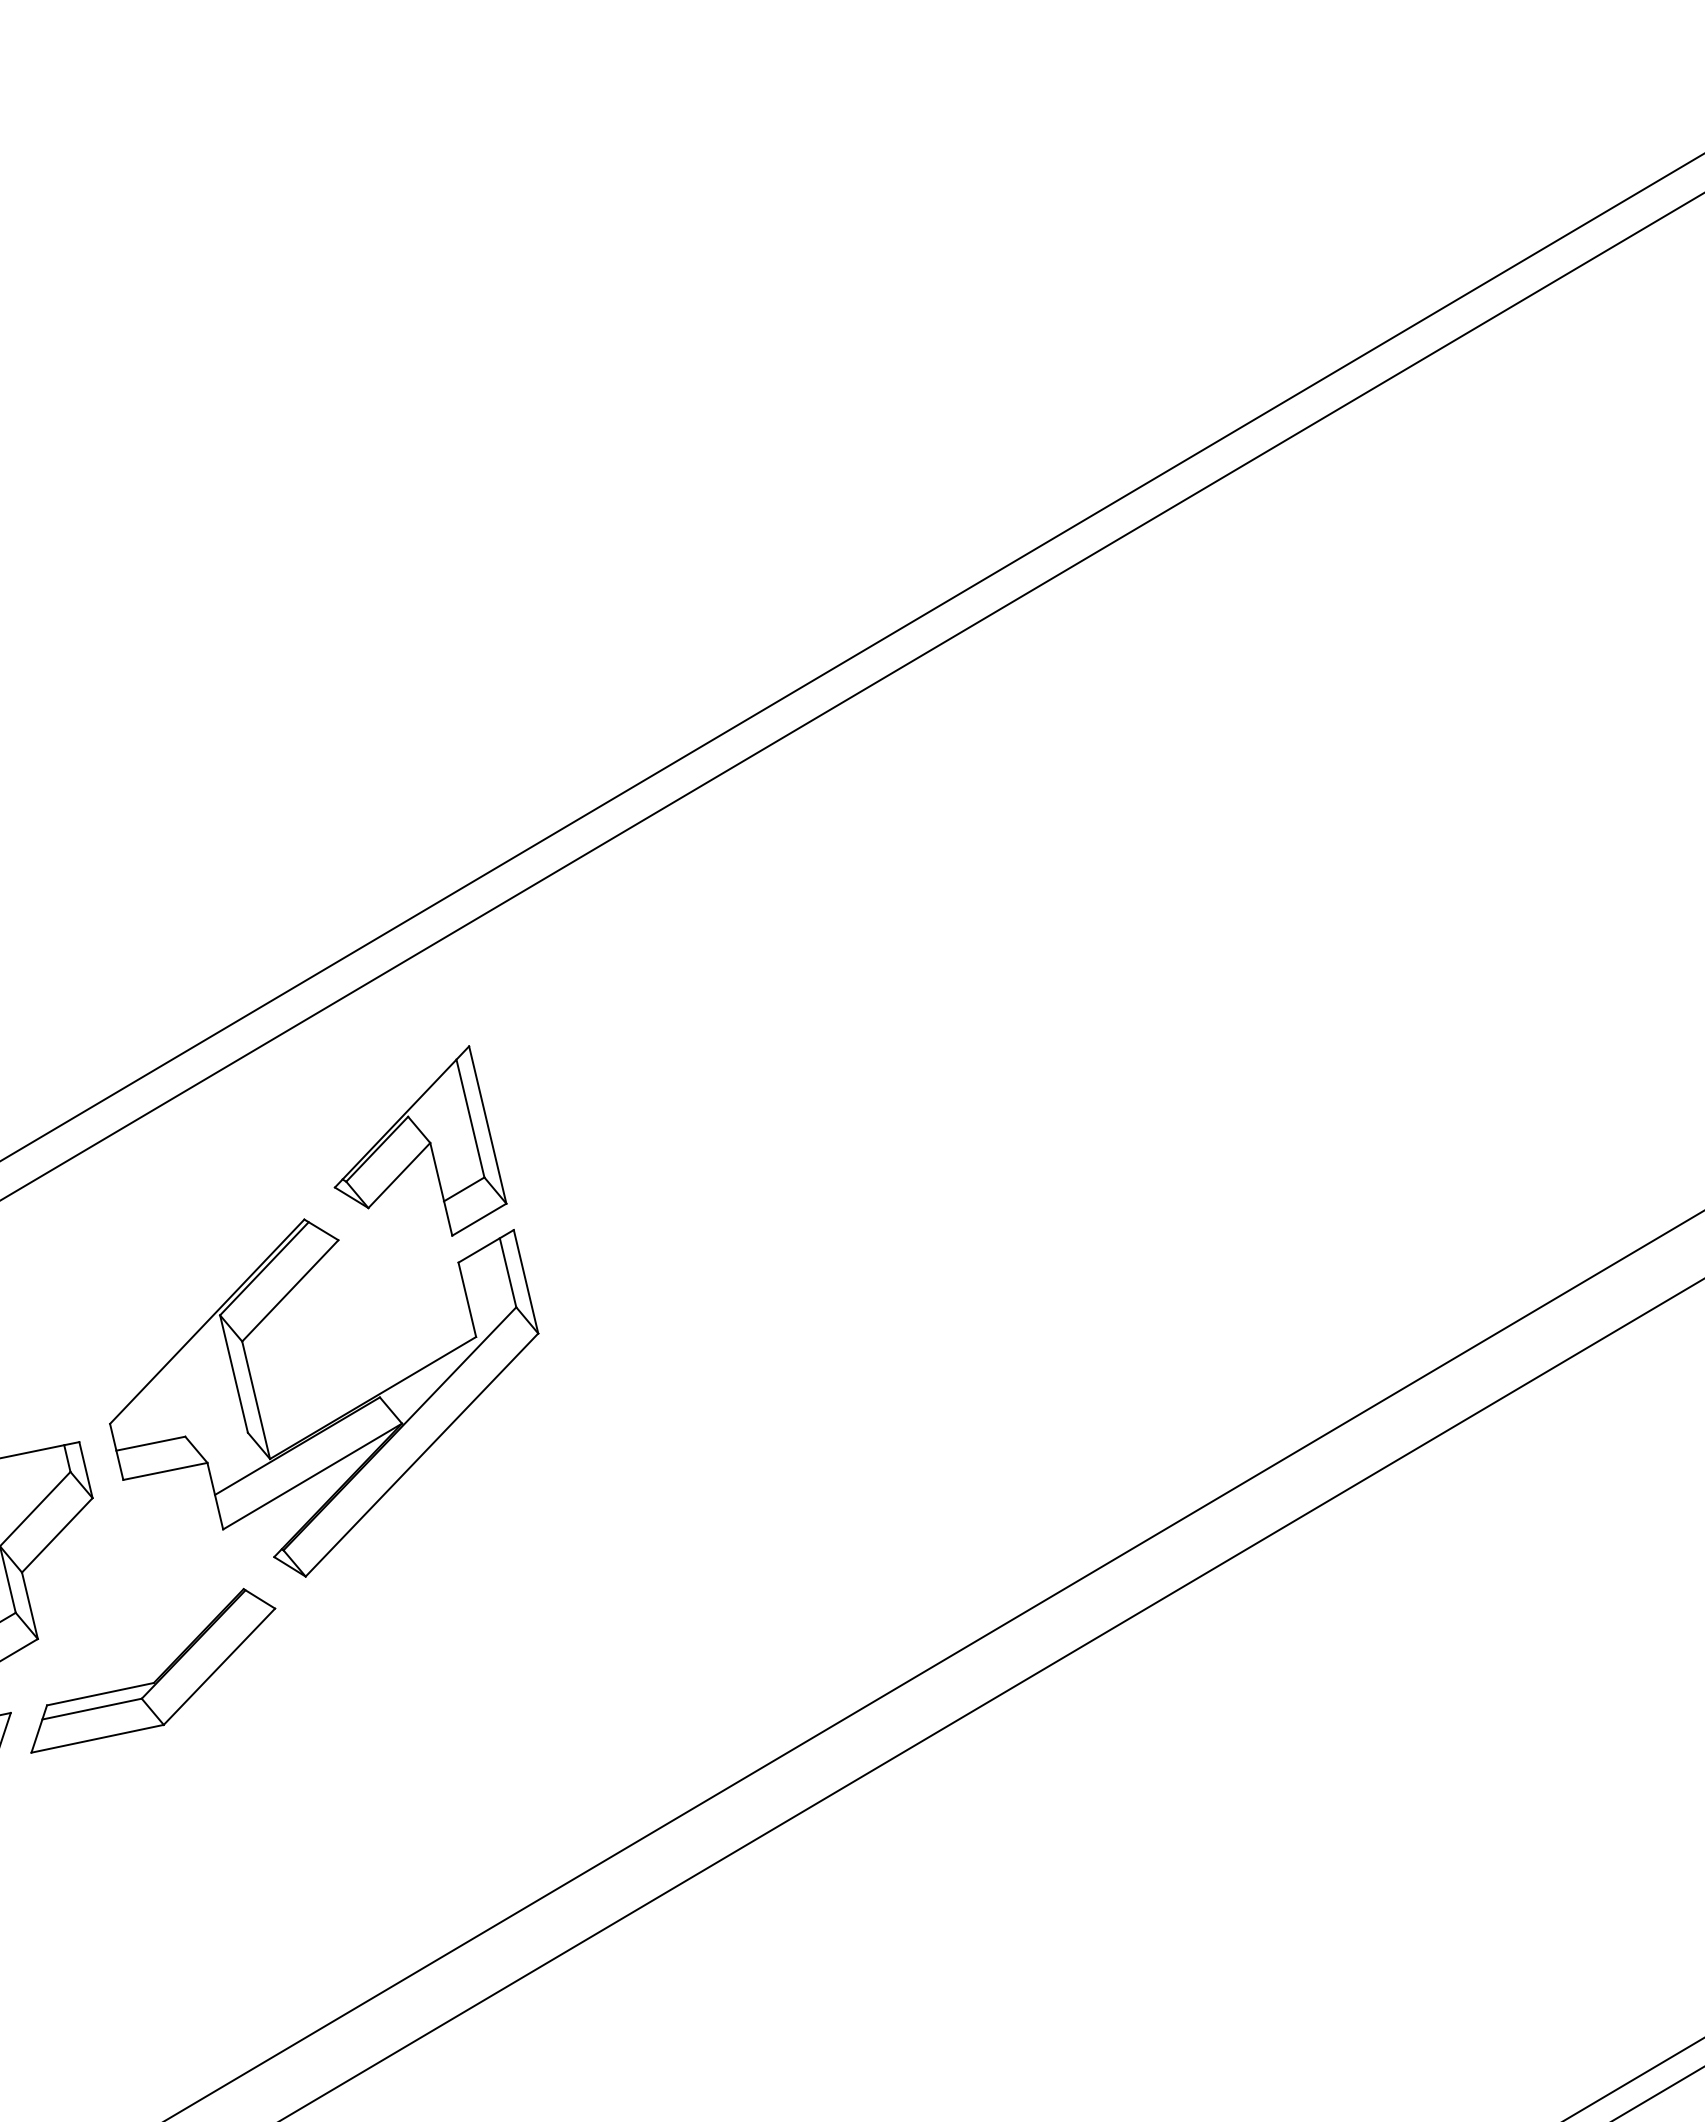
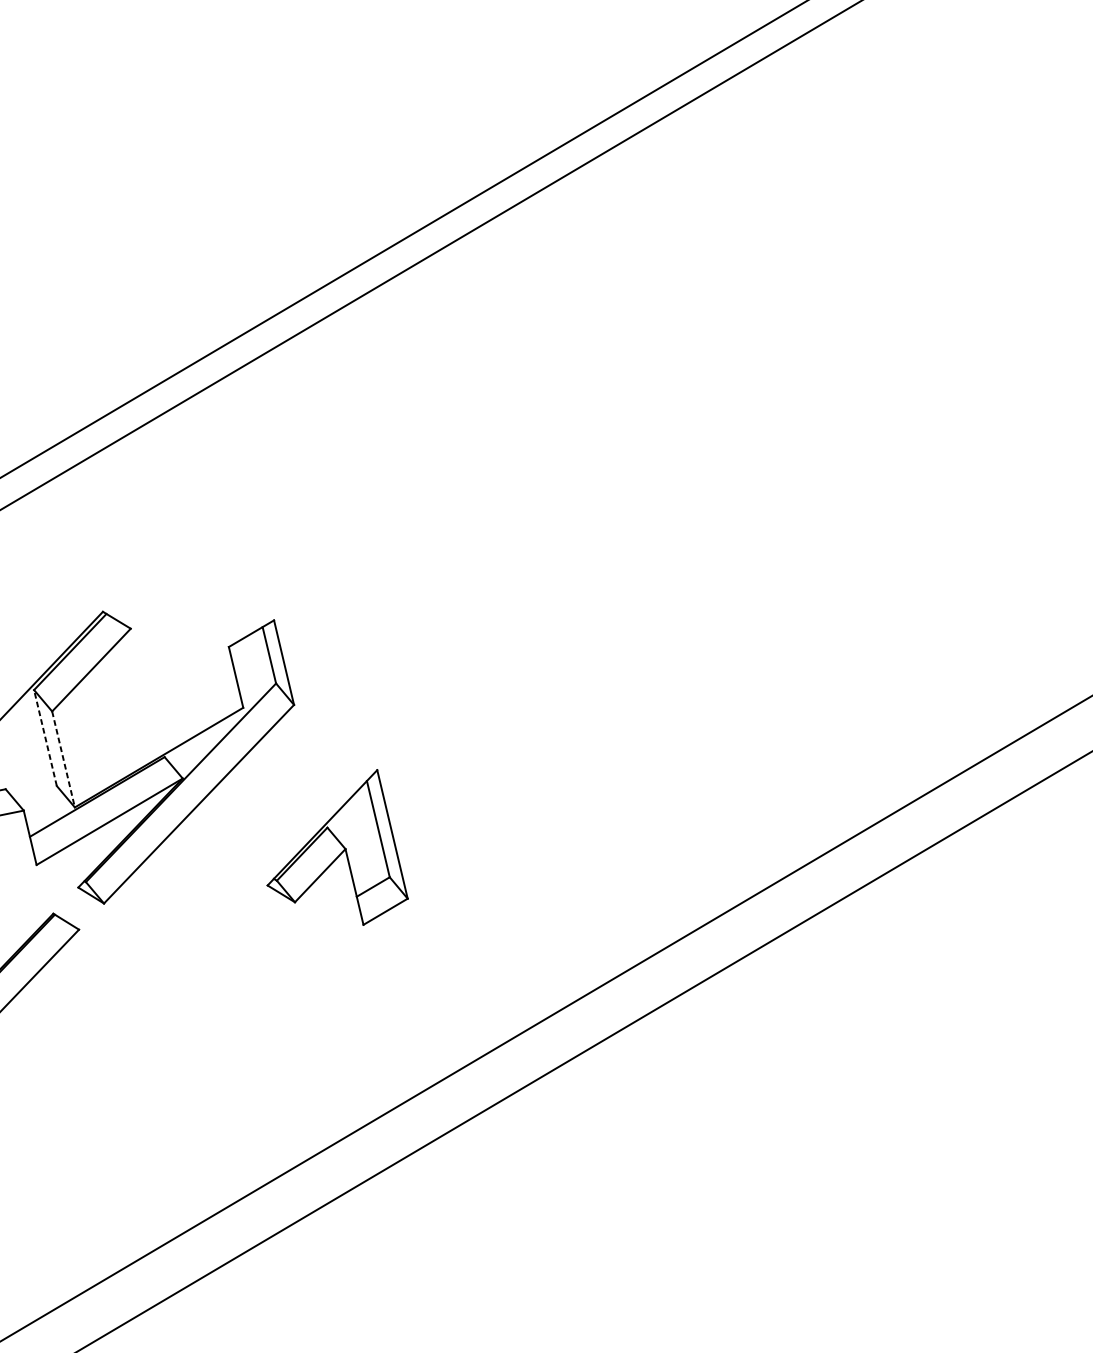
part: (420, 1140) -> (337, 847), moved
line: (233, 1373) -> (45, 737), solid -> dashed
line: (256, 1400) -> (63, 759), solid -> dashed

